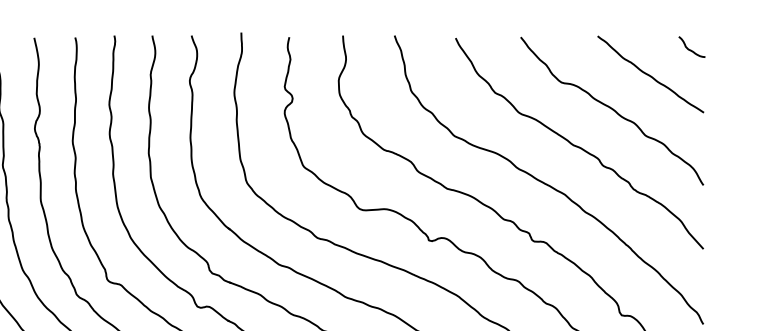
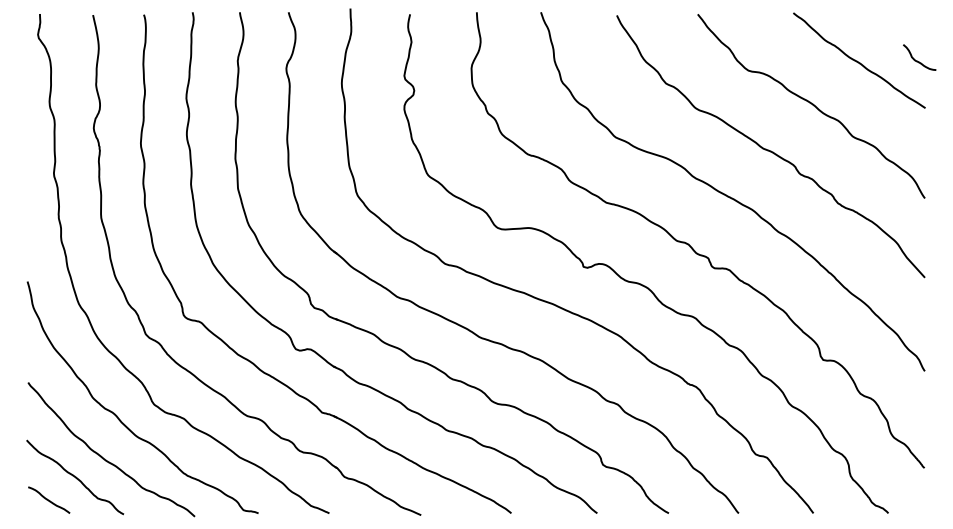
curve: (690, 49) -> (917, 60), moved

